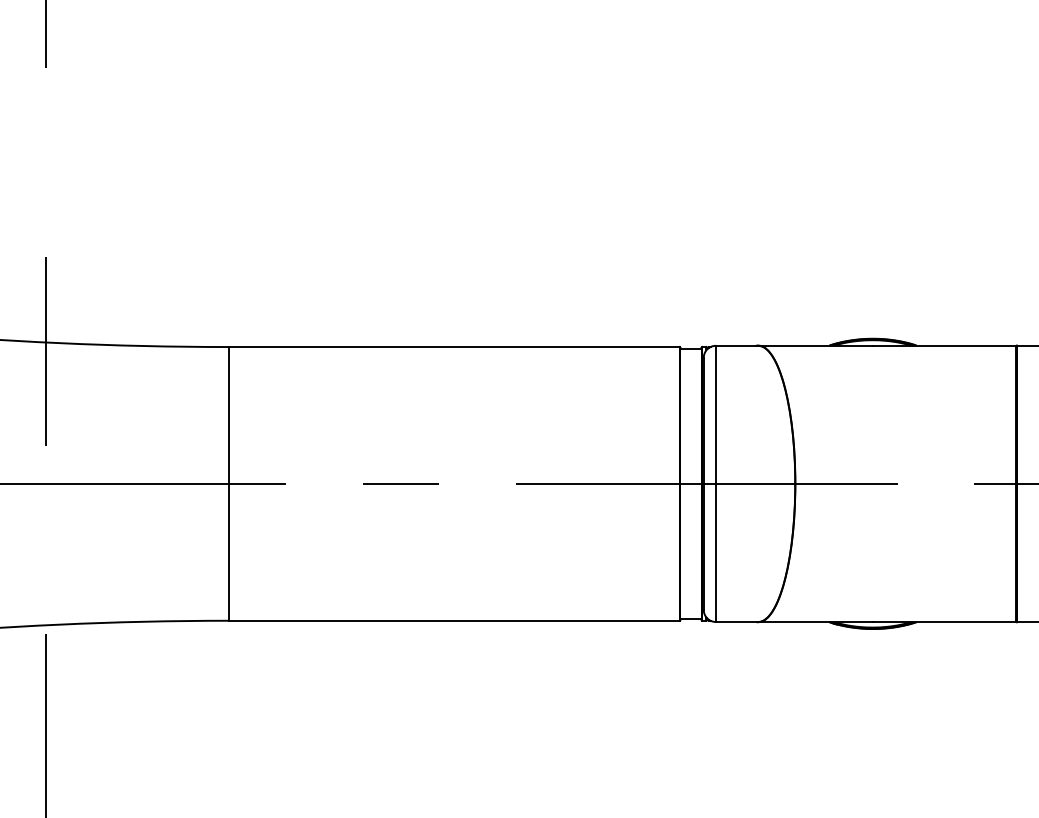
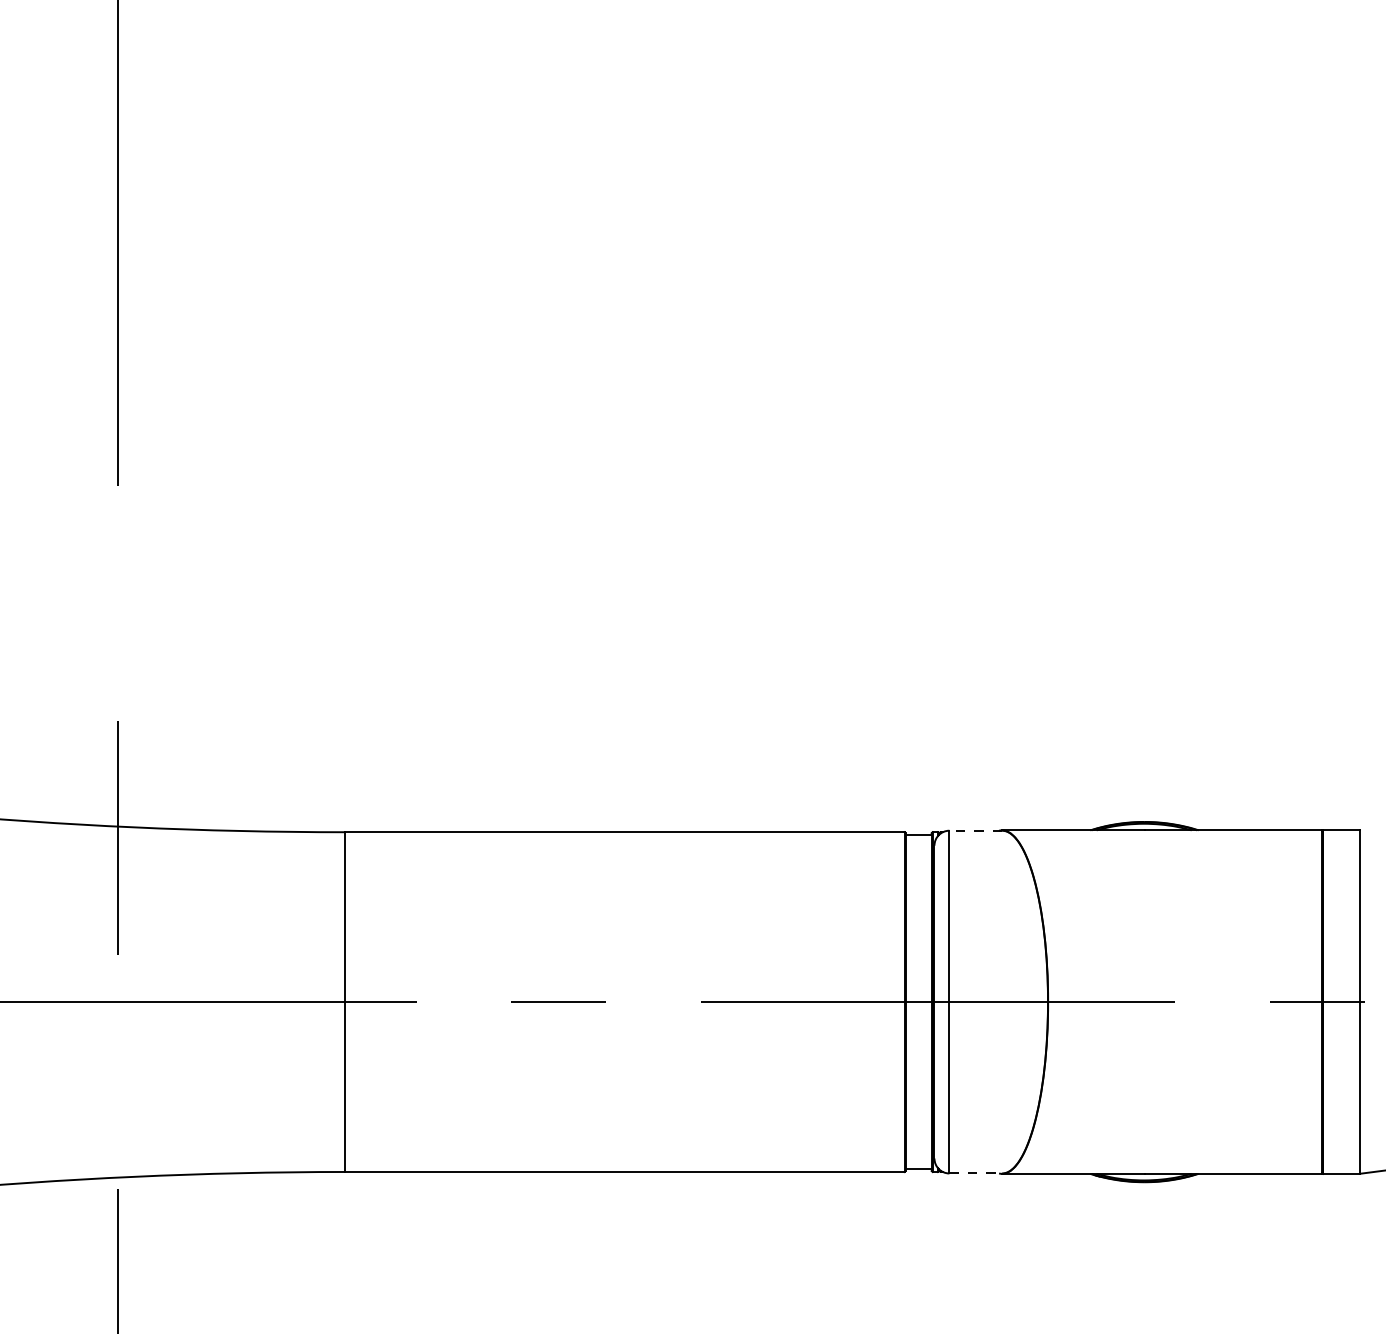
line: (736, 345) -> (975, 830), solid -> dashed
line: (737, 621) -> (976, 1173), solid -> dashed

